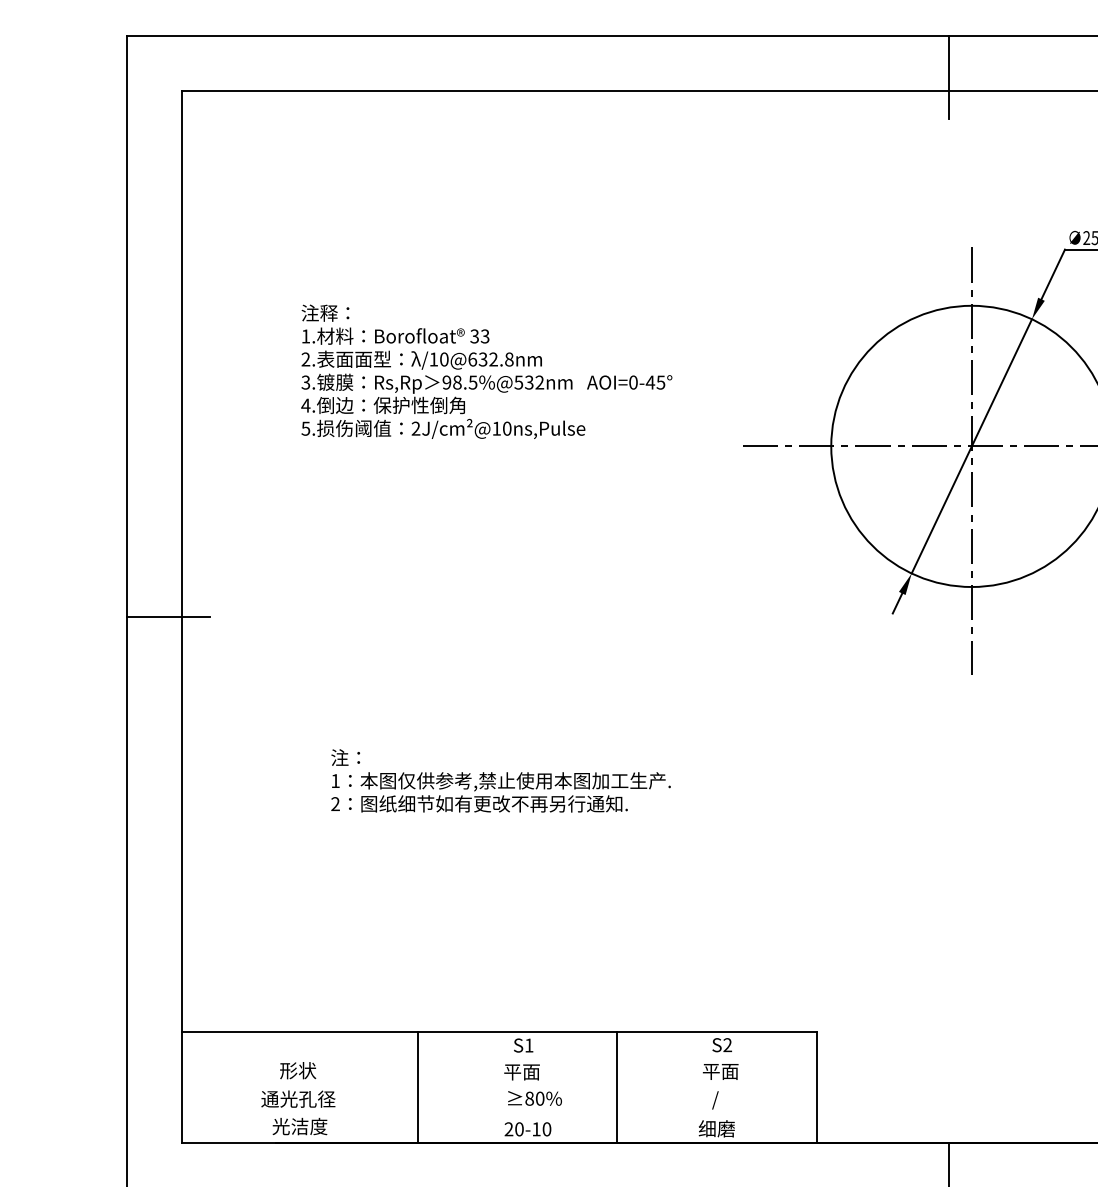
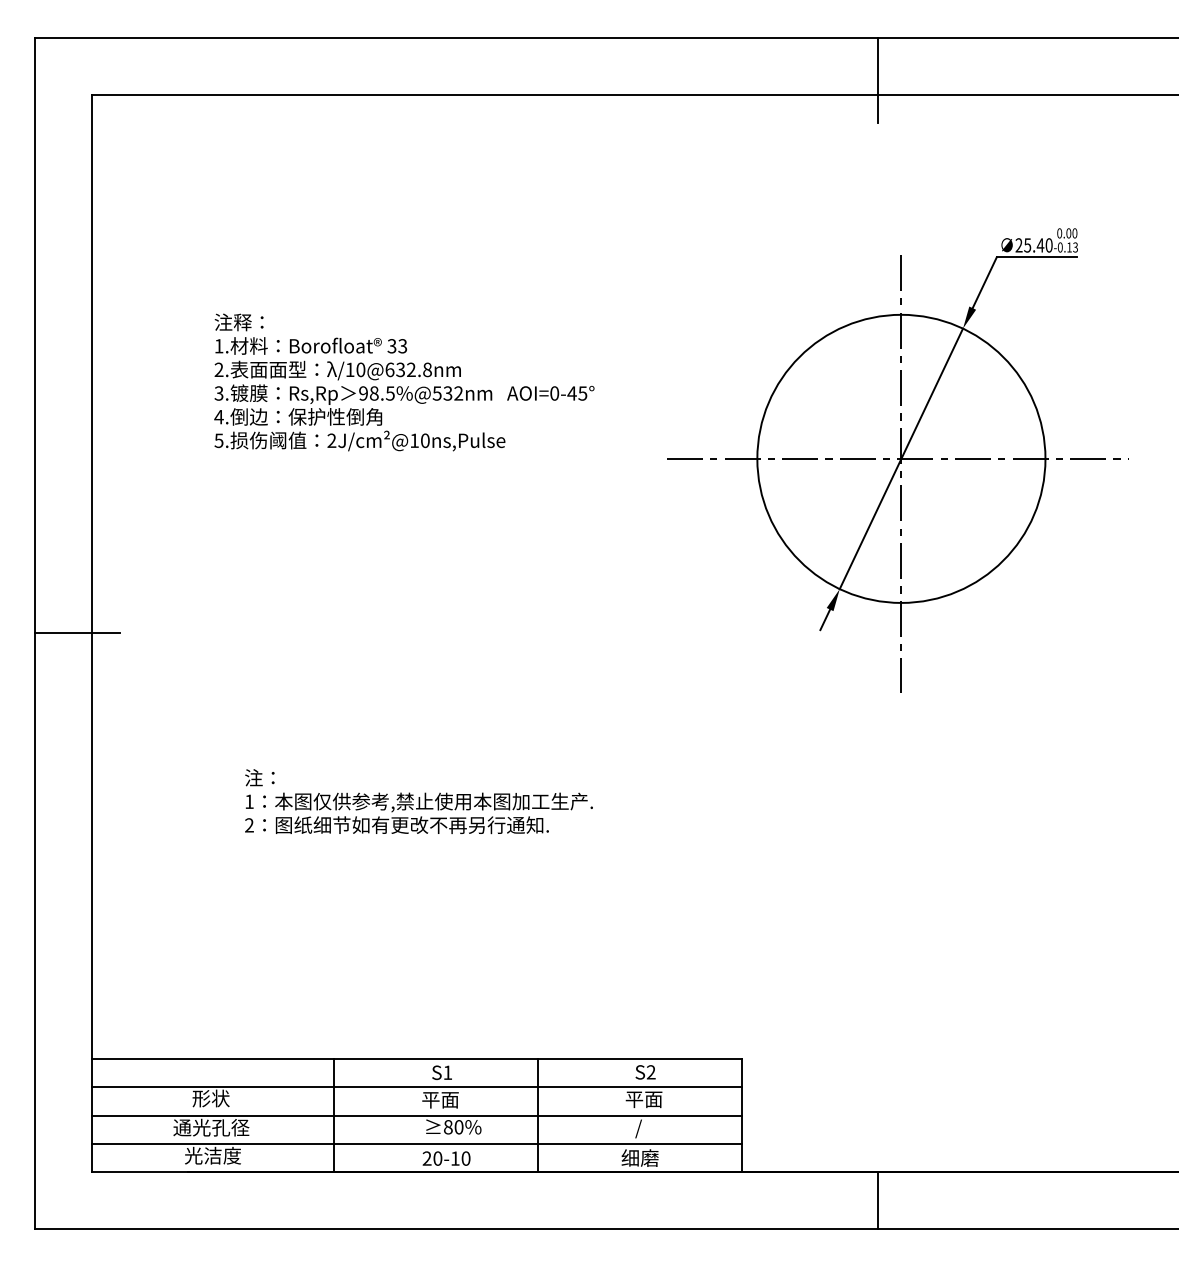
line: (499, 1059) -> (417, 1087), added
line: (499, 1087) -> (417, 1115), added
line: (499, 1114) -> (417, 1143), added

